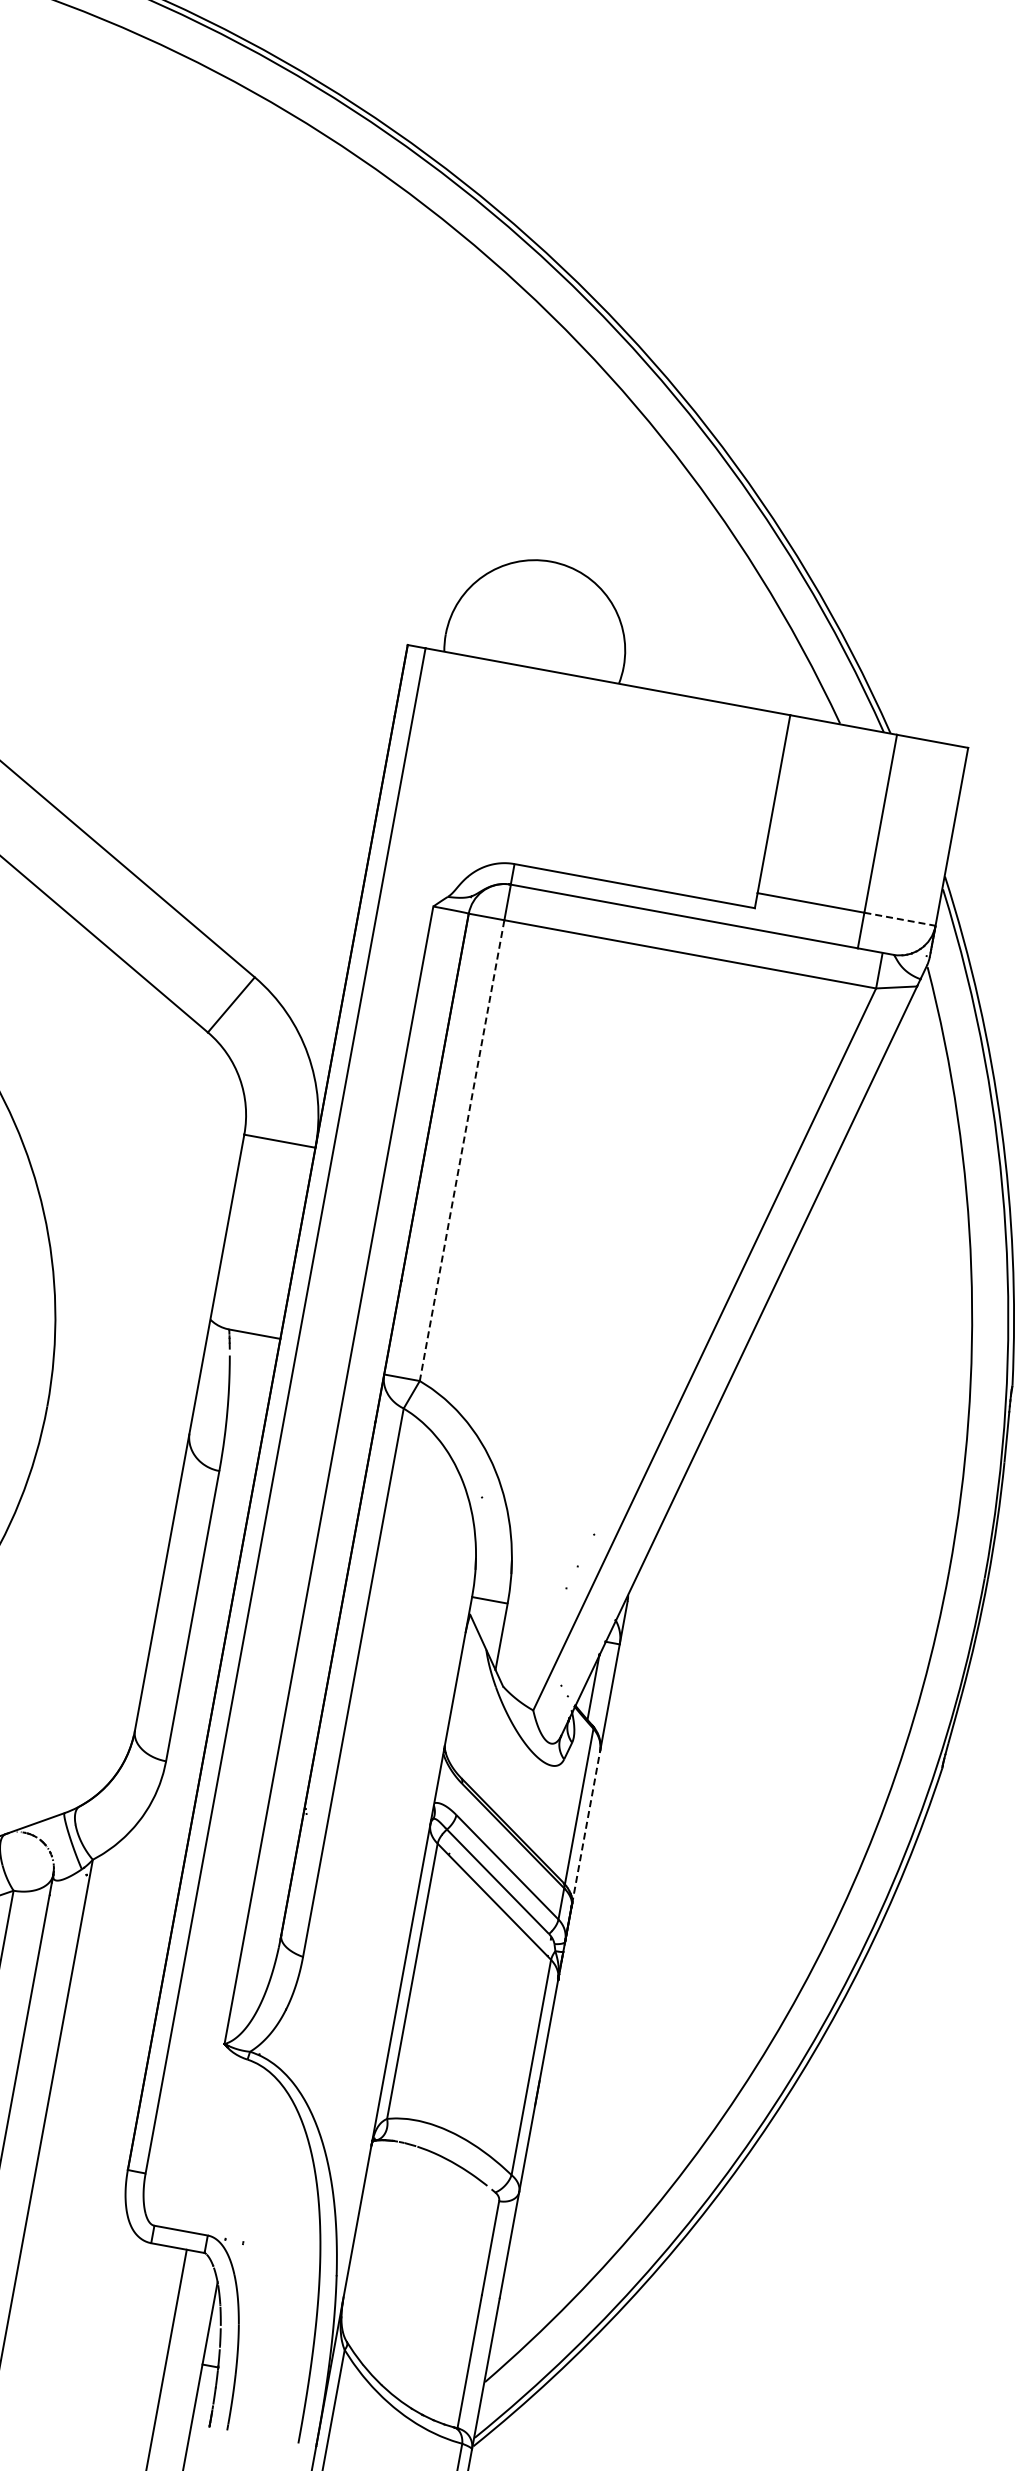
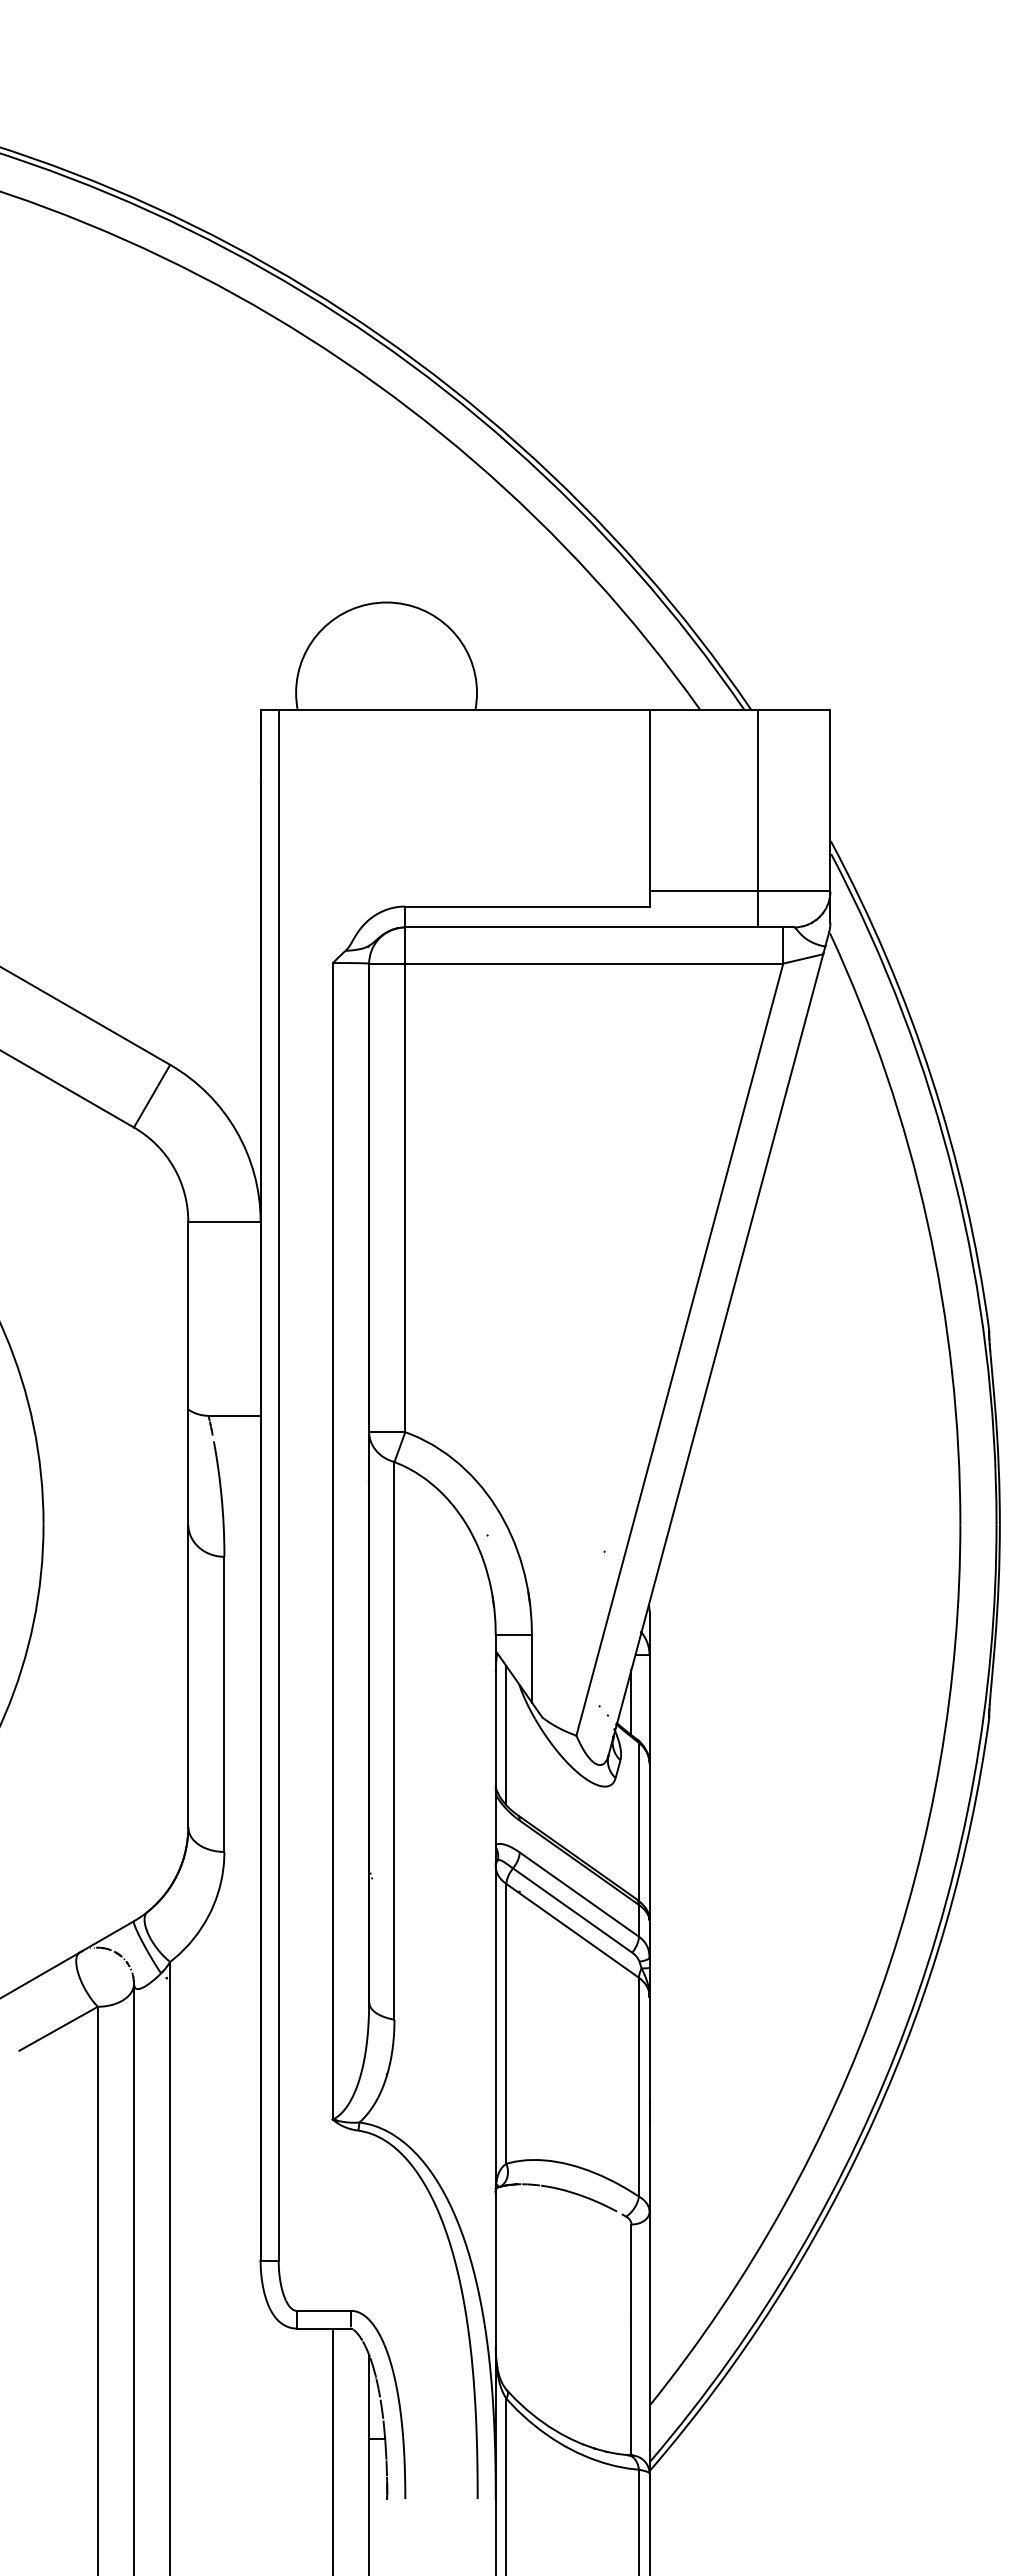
line: (900, 919) -> (794, 891), dashed -> solid
line: (462, 1151) -> (405, 1198), dashed -> solid
line: (464, 1697) -> (506, 1735), added
line: (586, 1827) -> (649, 1841), dashed -> solid

